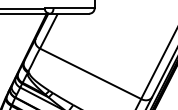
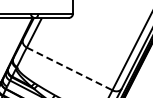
line: (90, 73) -> (69, 68), solid -> dashed

